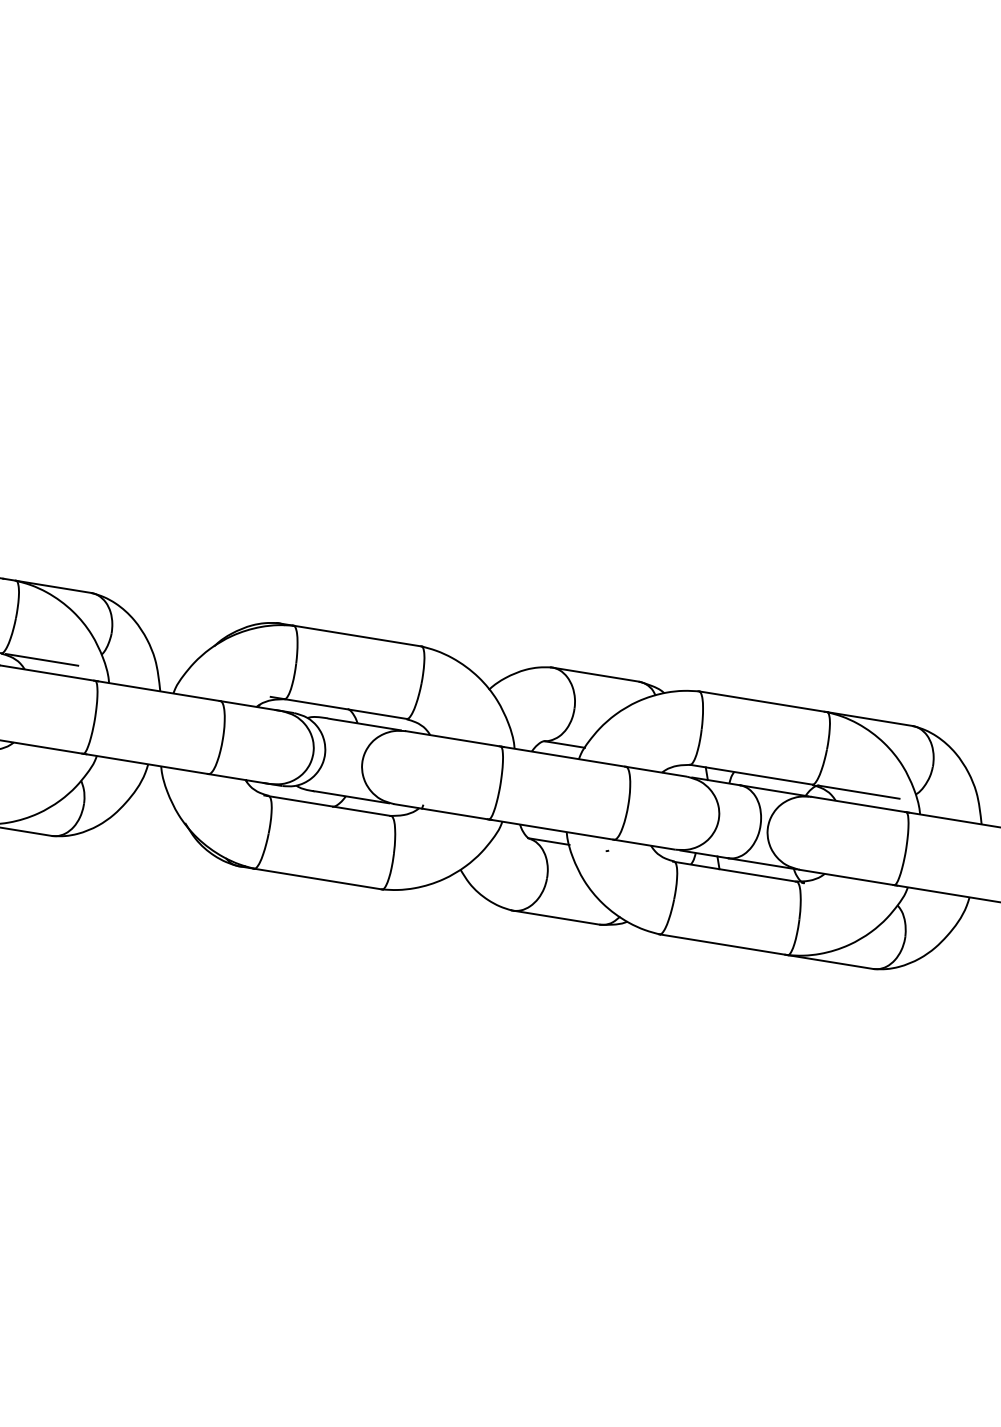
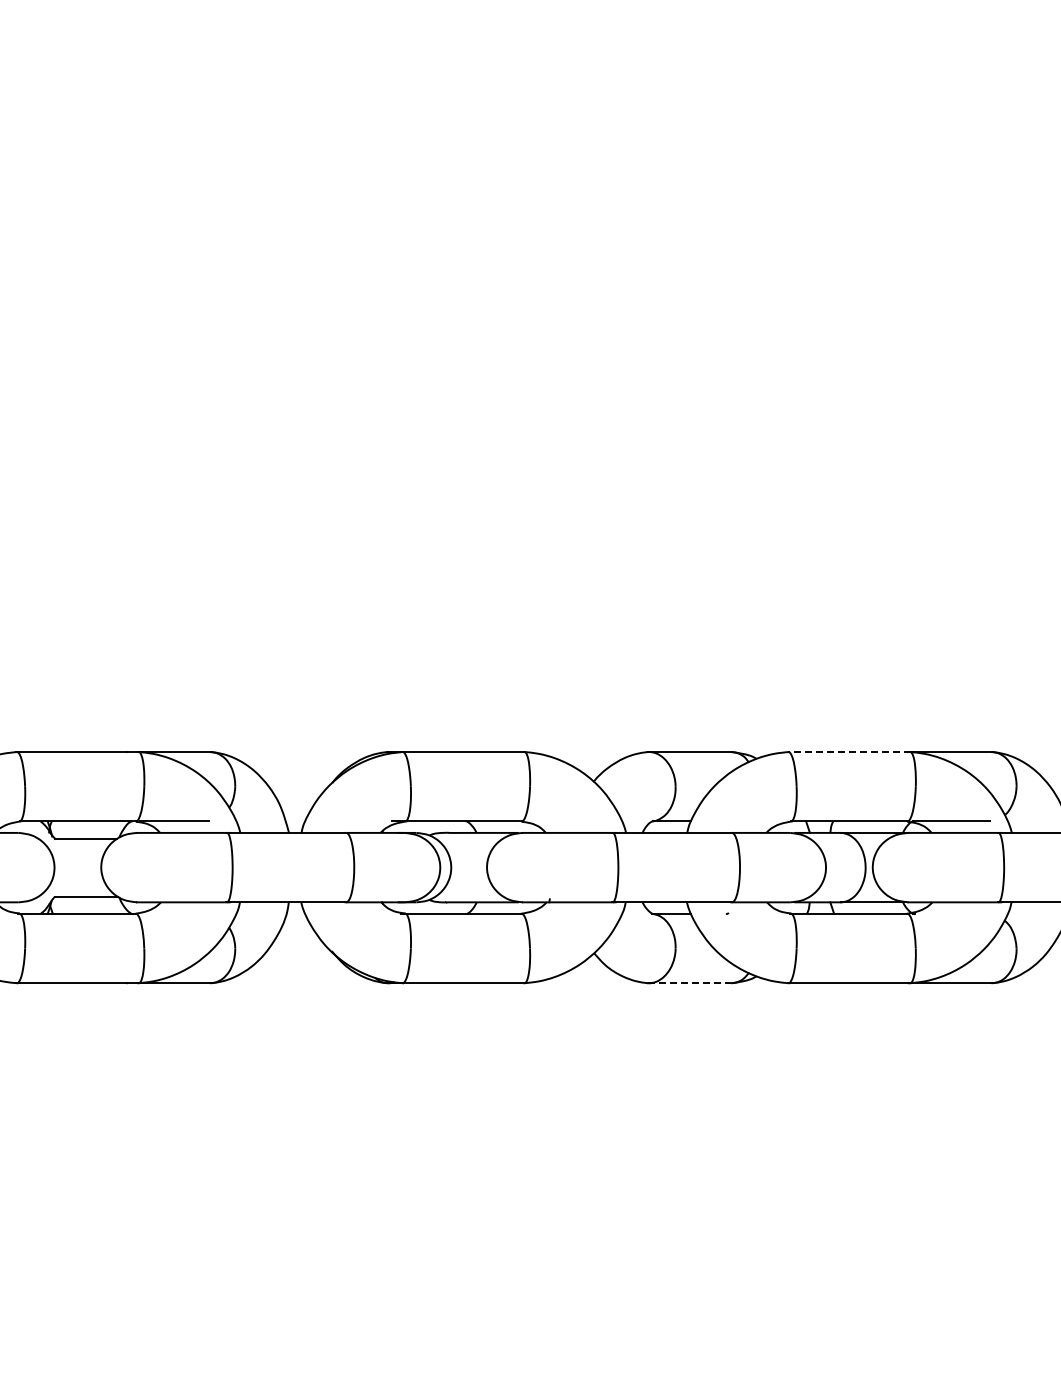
line: (763, 702) -> (849, 752), solid -> dashed
line: (555, 917) -> (689, 983), solid -> dashed

